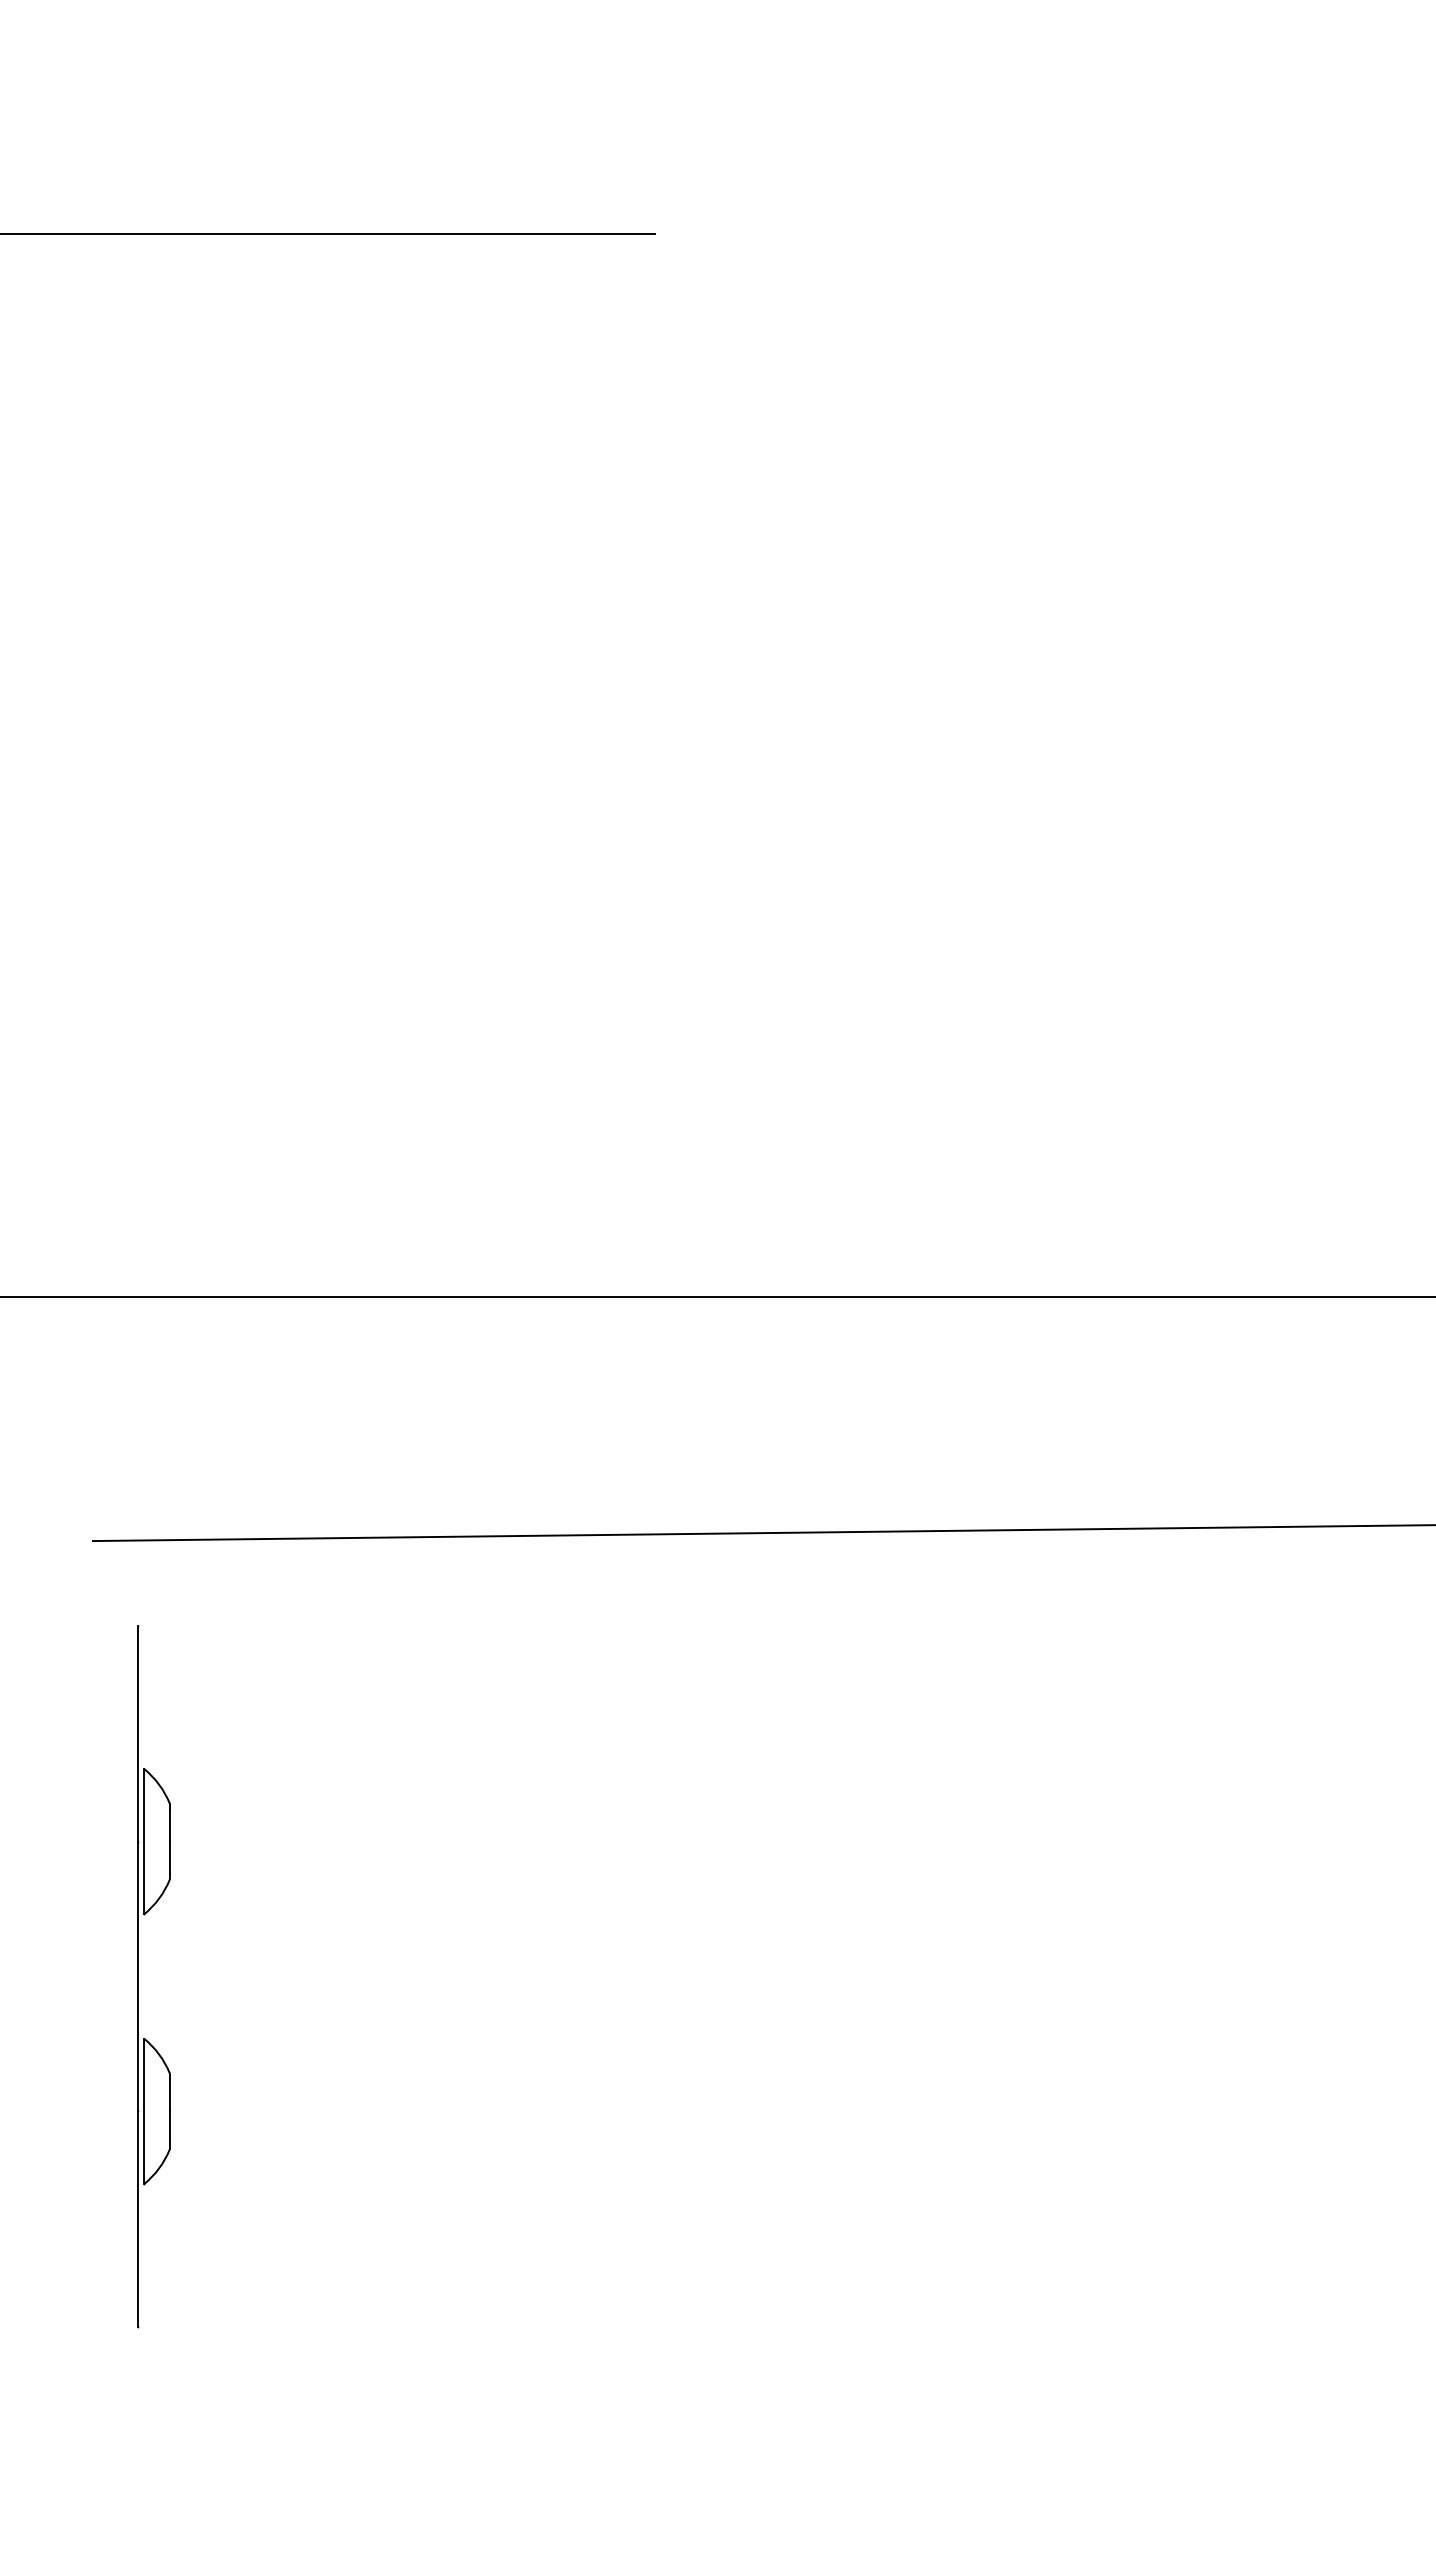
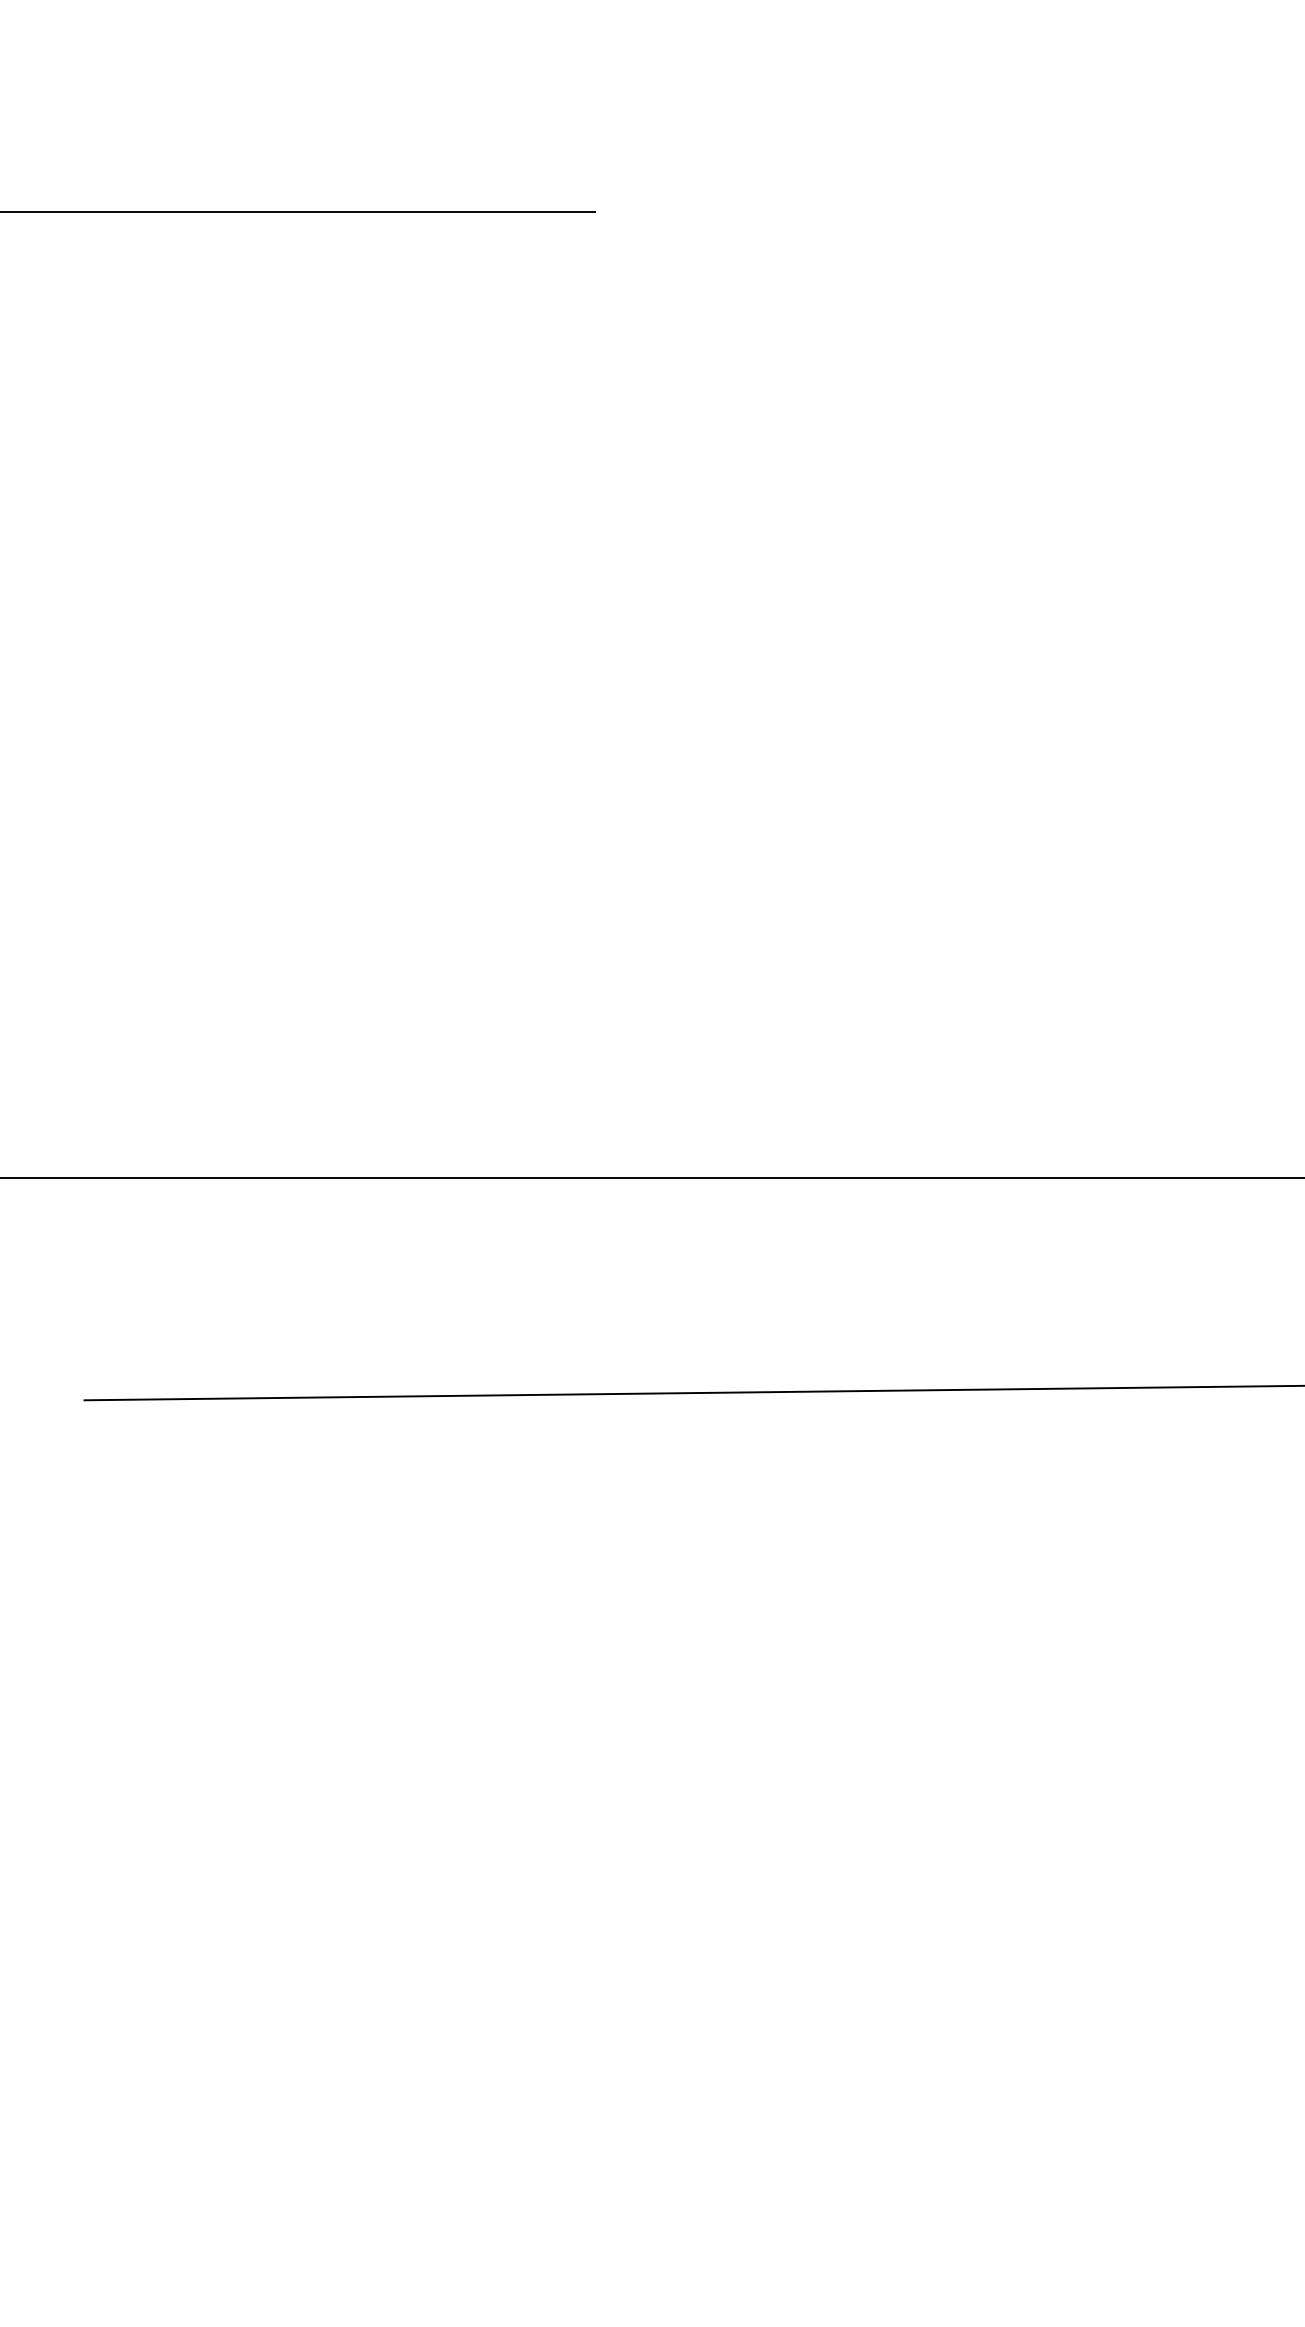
part: (138, 1976) -> (125, 1796), removed

